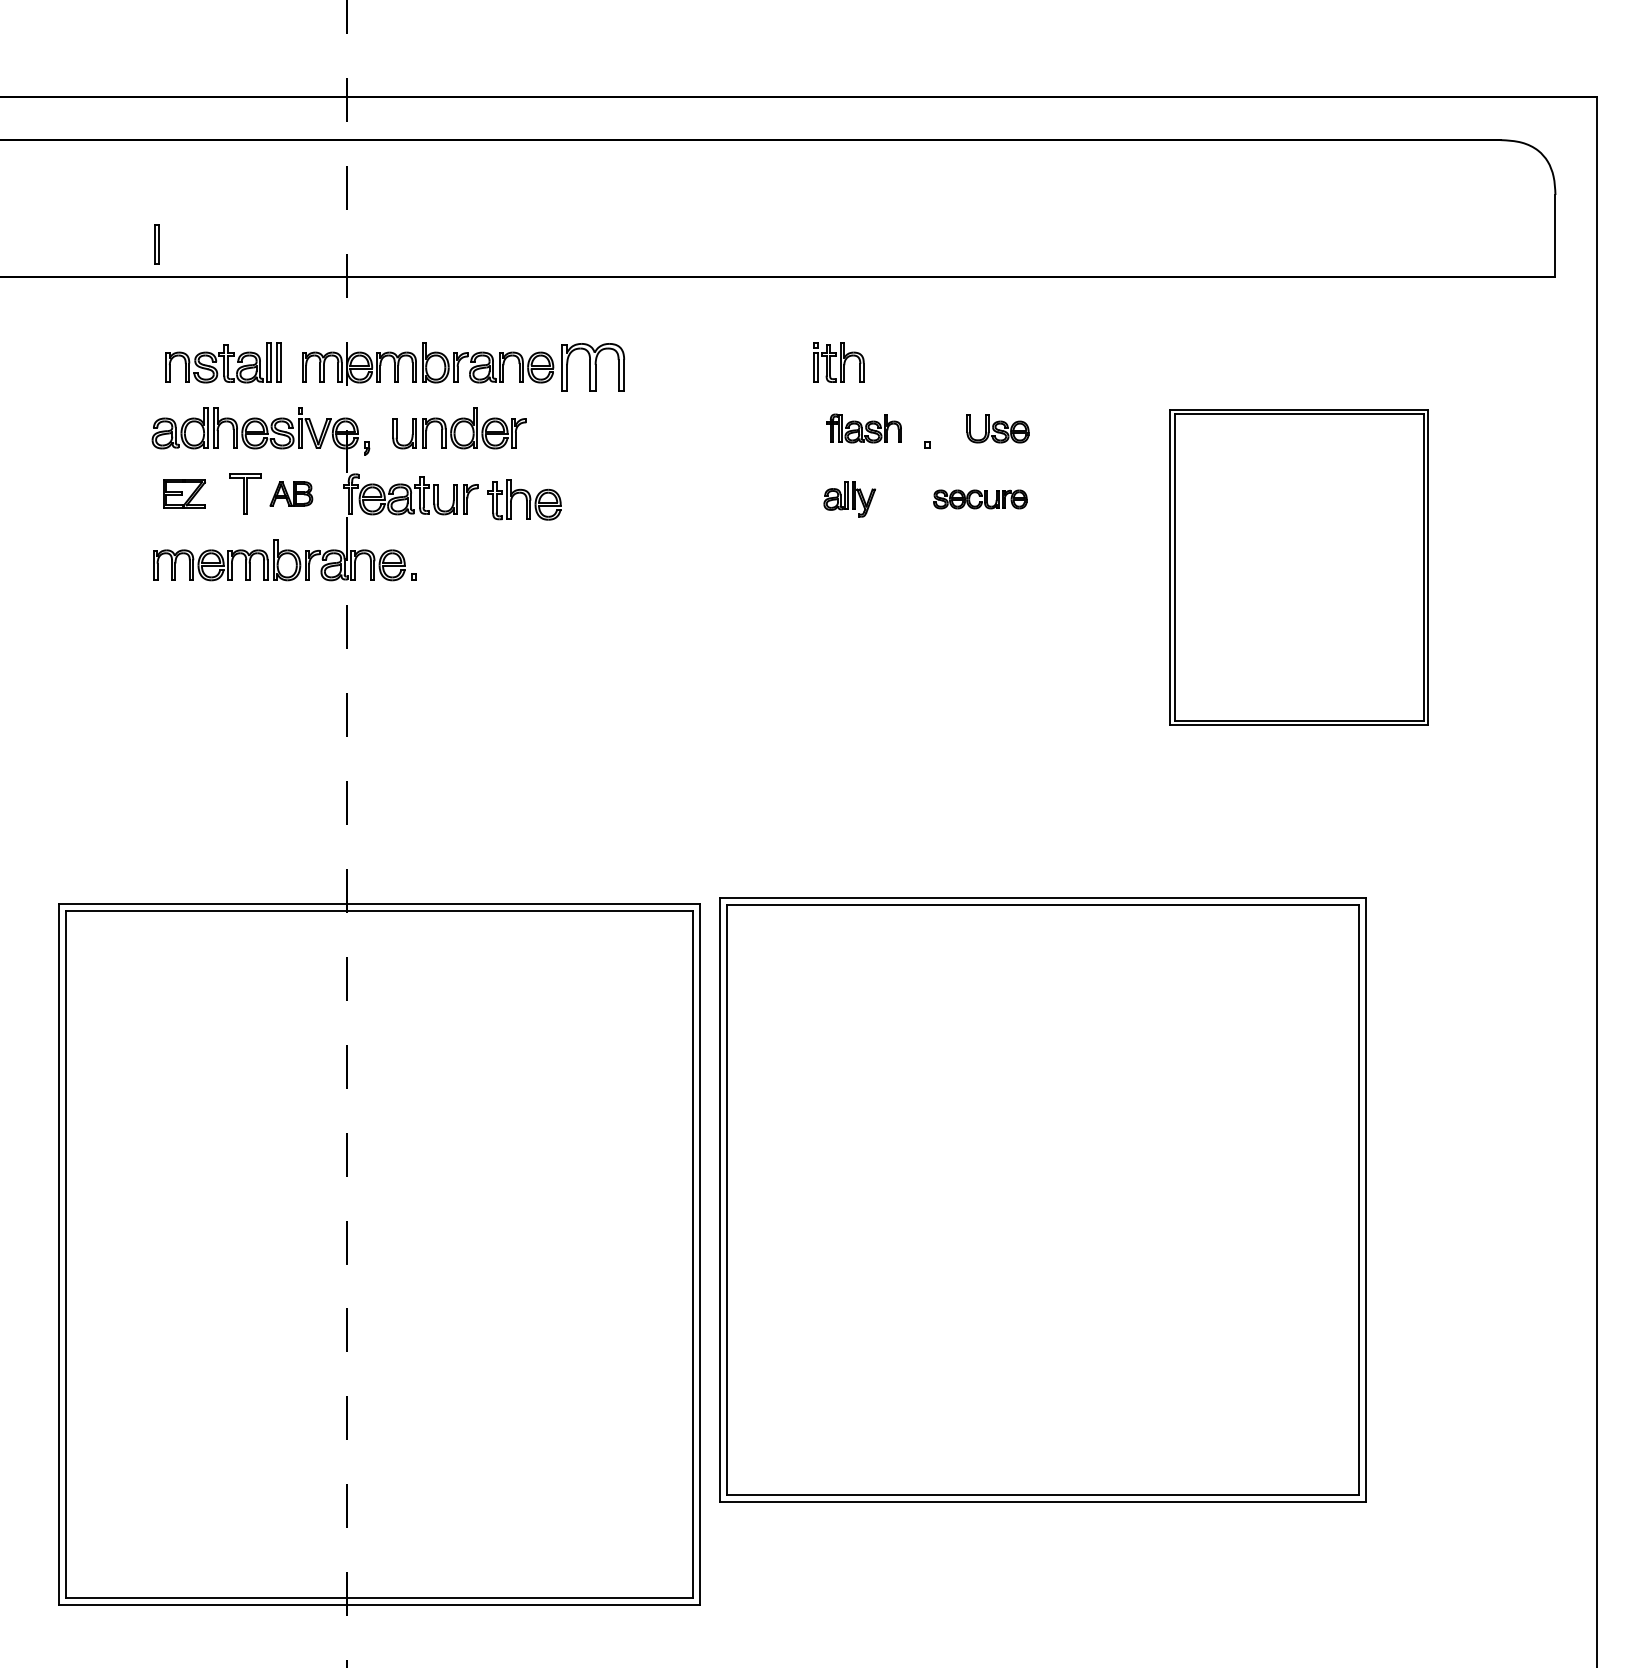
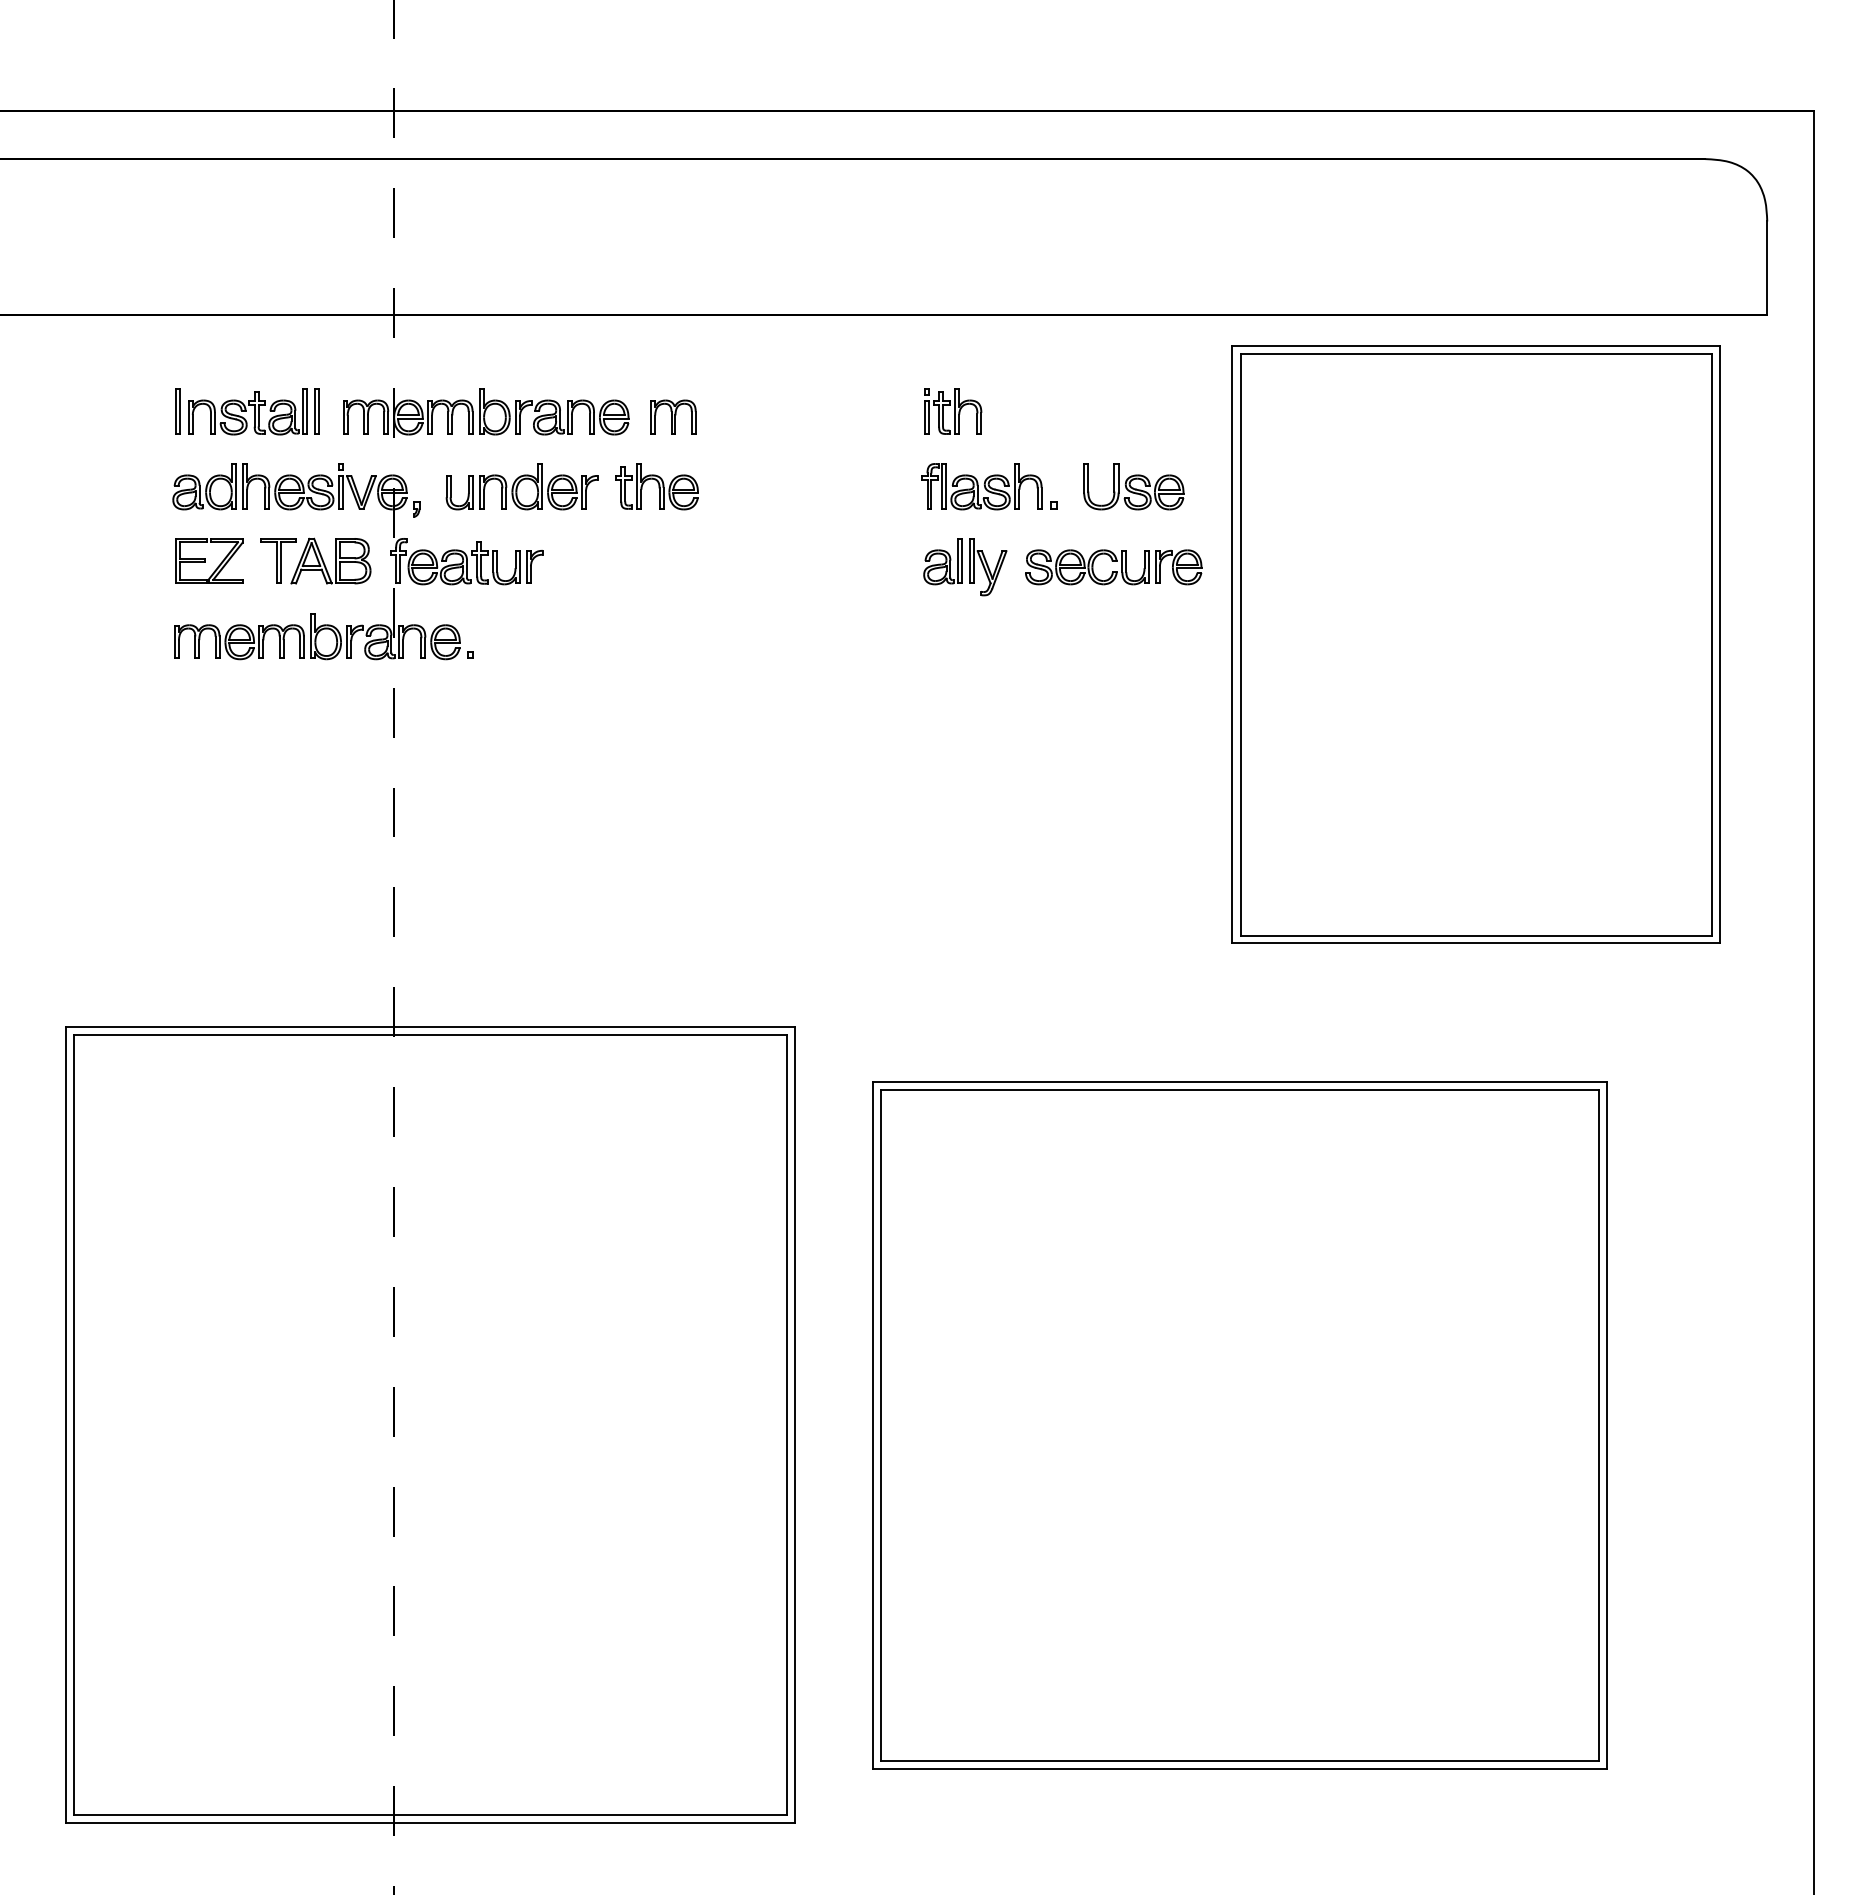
part: (156, 244) -> (177, 411), moved
part: (592, 366) -> (673, 416), size x0.62
part: (863, 428) -> (981, 486), size x1.43
part: (997, 428) -> (1133, 486), size x1.43
part: (184, 493) -> (209, 560), size x1.43
part: (290, 493) -> (330, 560), size x1.67
part: (524, 499) -> (656, 486), moved
part: (849, 499) -> (965, 567), size x1.43
part: (980, 499) -> (1113, 567), size x1.67
part: (1298, 567) -> (1475, 644), size x1.67
part: (1042, 1200) -> (1239, 1425), moved

